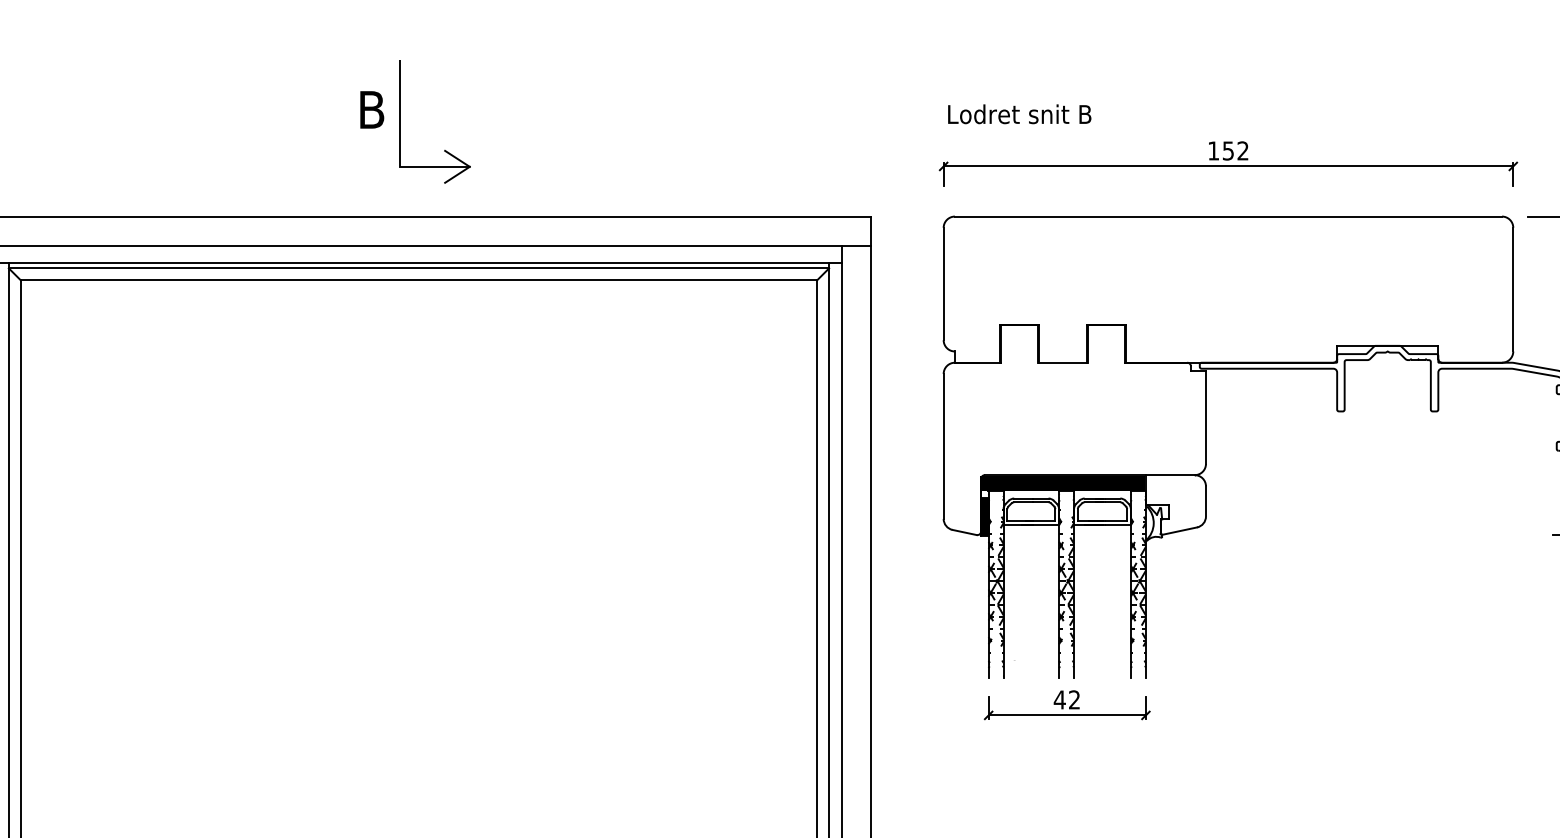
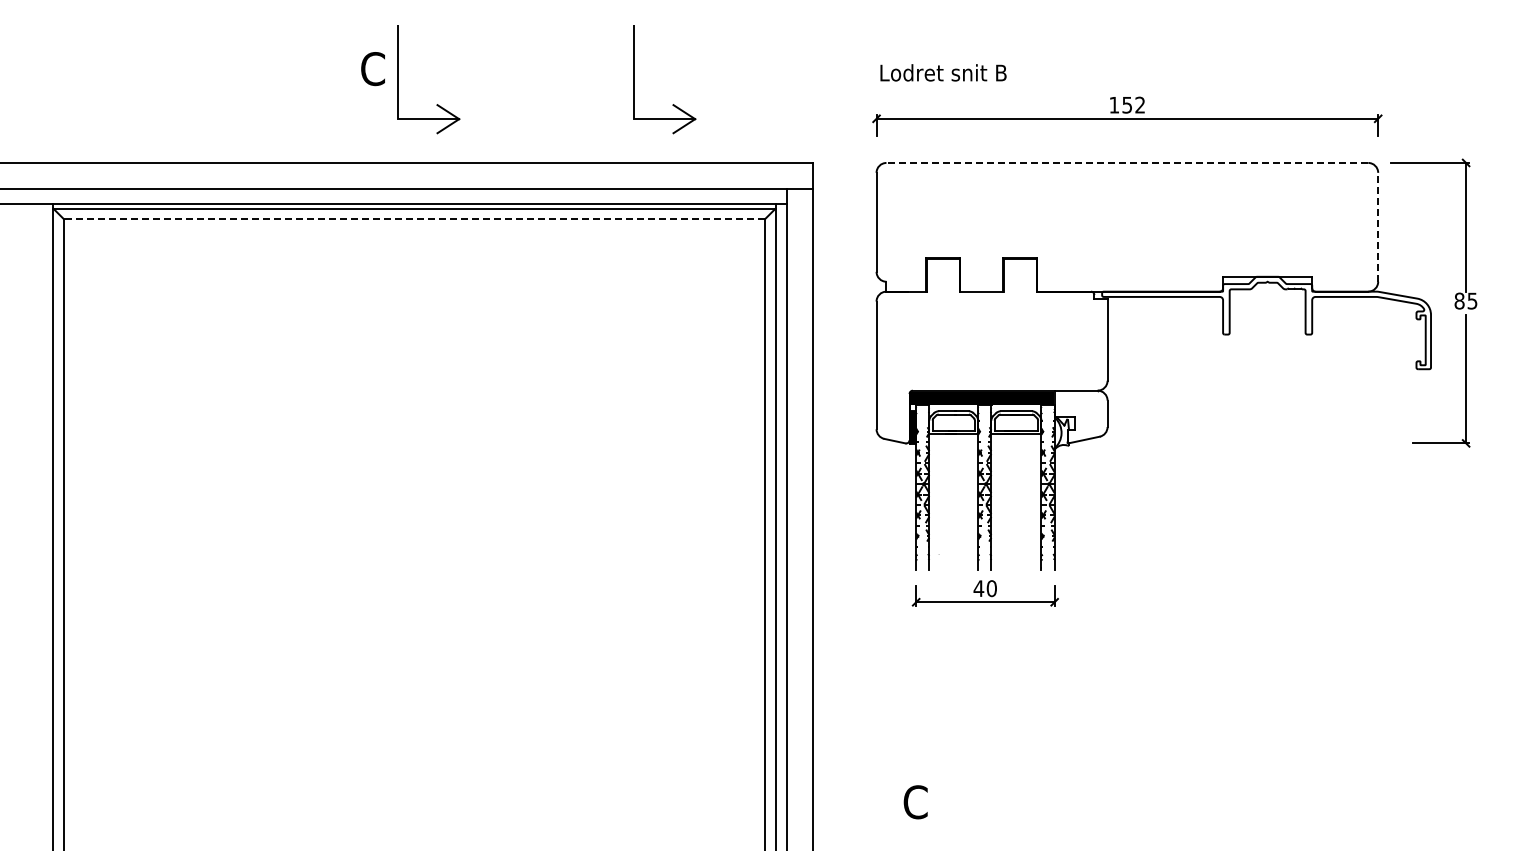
text: (371, 110) -> (372, 69), B -> C
part: (711, 150) -> (672, 104), added
line: (1228, 216) -> (1127, 162), solid -> dashed
line: (419, 280) -> (414, 219), solid -> dashed
line: (1513, 288) -> (1378, 226), solid -> dashed
text: (1074, 699) -> (991, 588), 42 -> 40

